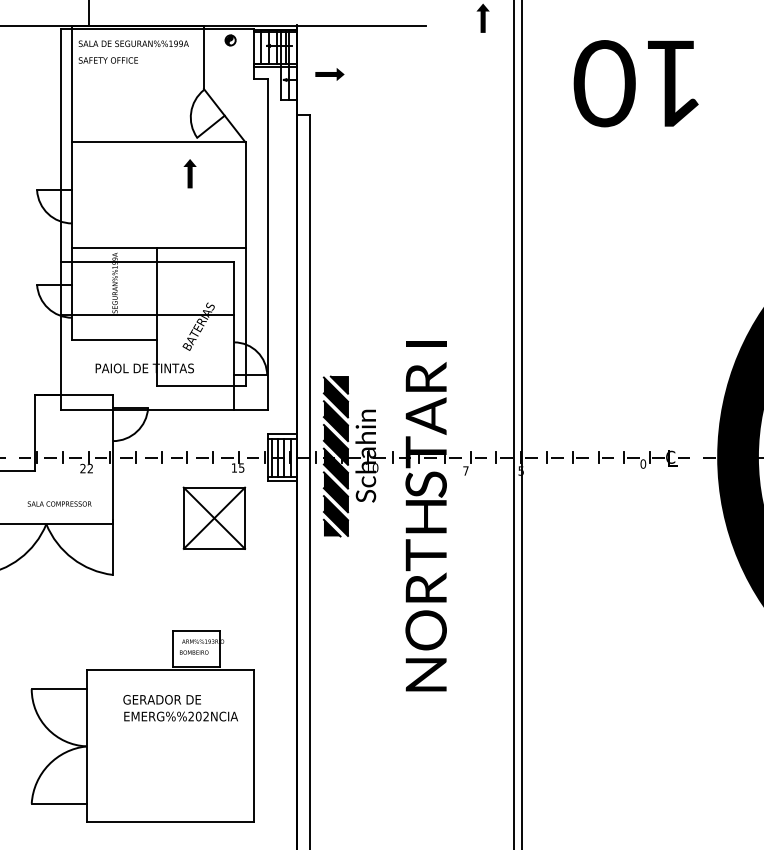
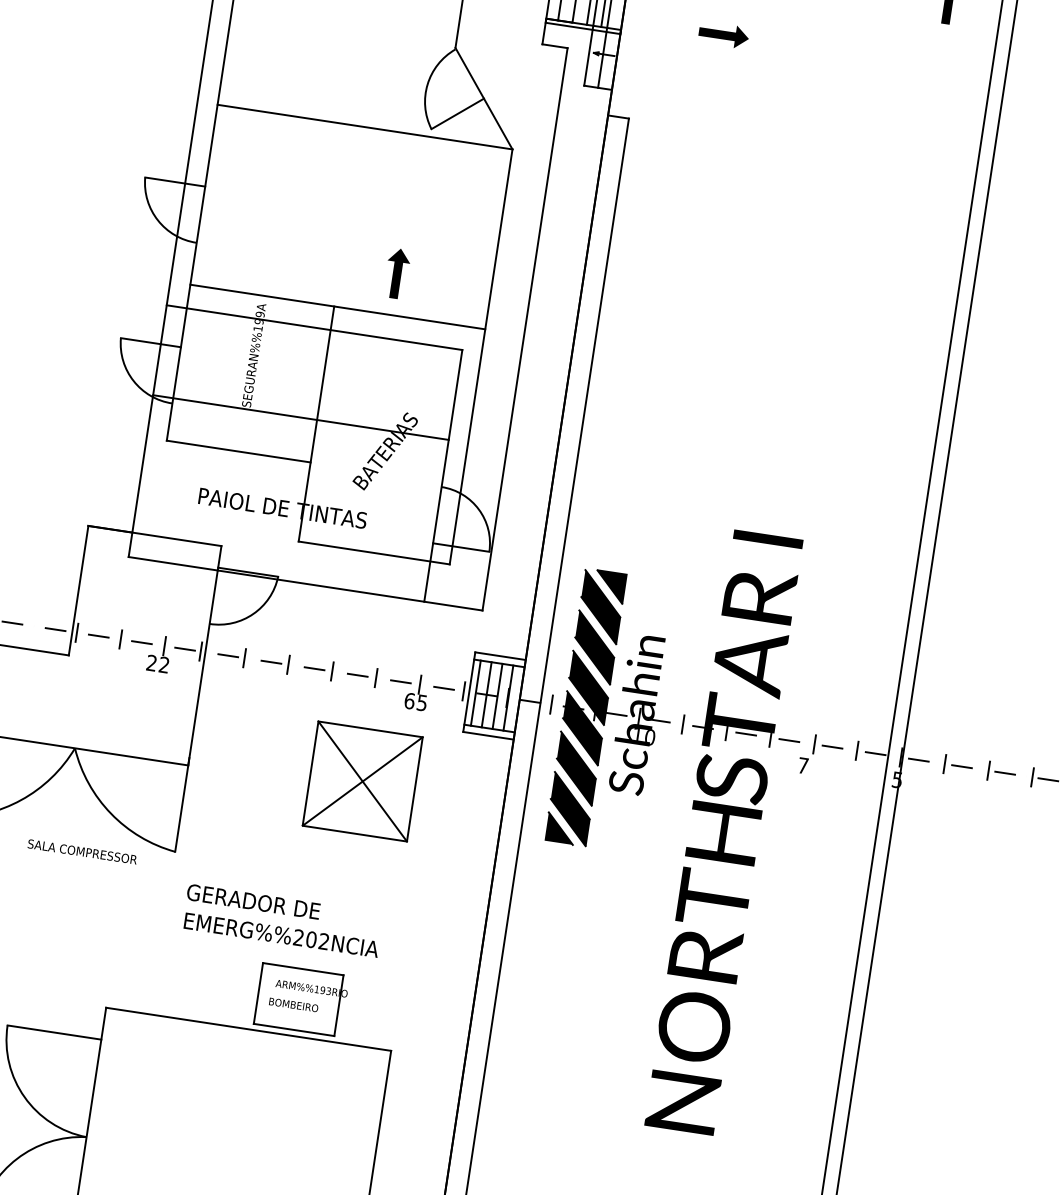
part: (329, 74) -> (723, 35), moved
part: (189, 173) -> (396, 273), moved
text: (234, 467) -> (409, 700), 15 -> 65
text: (59, 503) -> (82, 850), moved
text: (180, 708) -> (282, 921), moved

